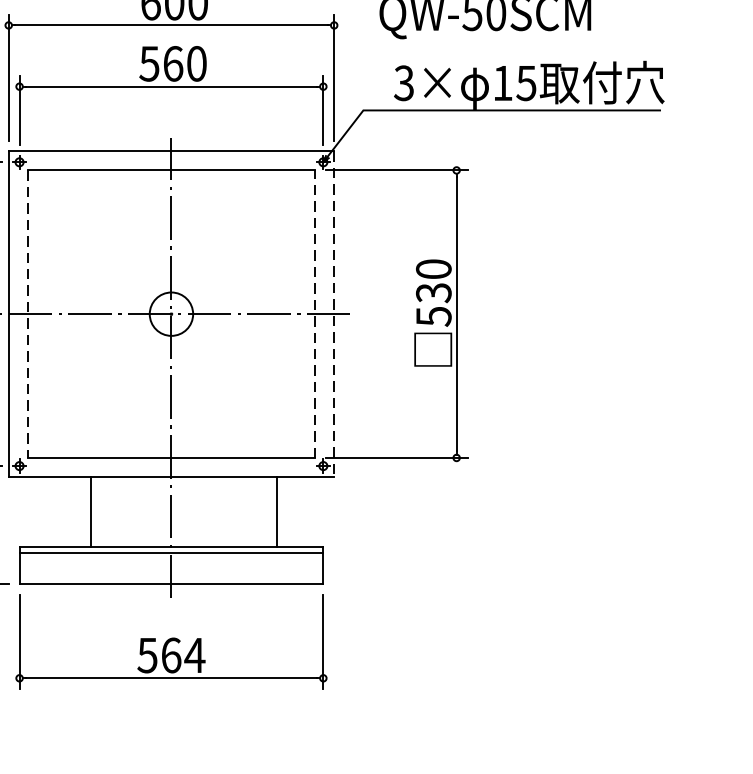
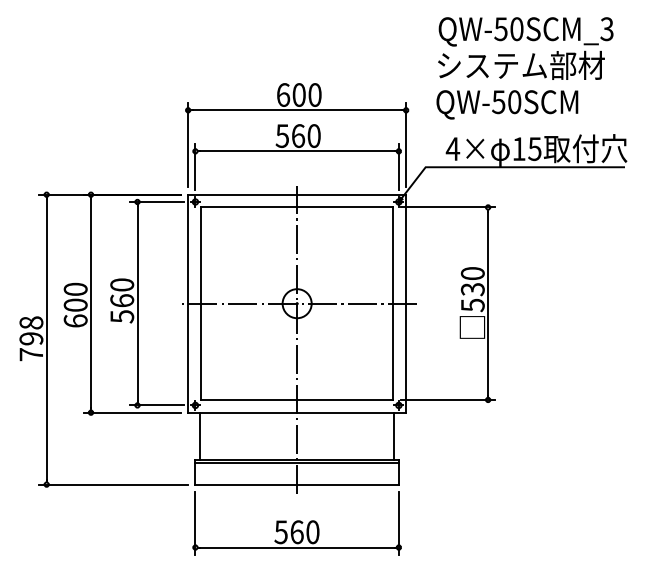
text: (403, 83) -> (452, 149), 3× -> 4×
line: (315, 313) -> (393, 303), dashed -> solid
line: (334, 313) -> (406, 303), dashed -> solid
line: (27, 315) -> (200, 304), dashed -> solid
line: (91, 511) -> (200, 435), moved
line: (276, 511) -> (393, 435), moved
text: (194, 655) -> (312, 532), 564 -> 560

